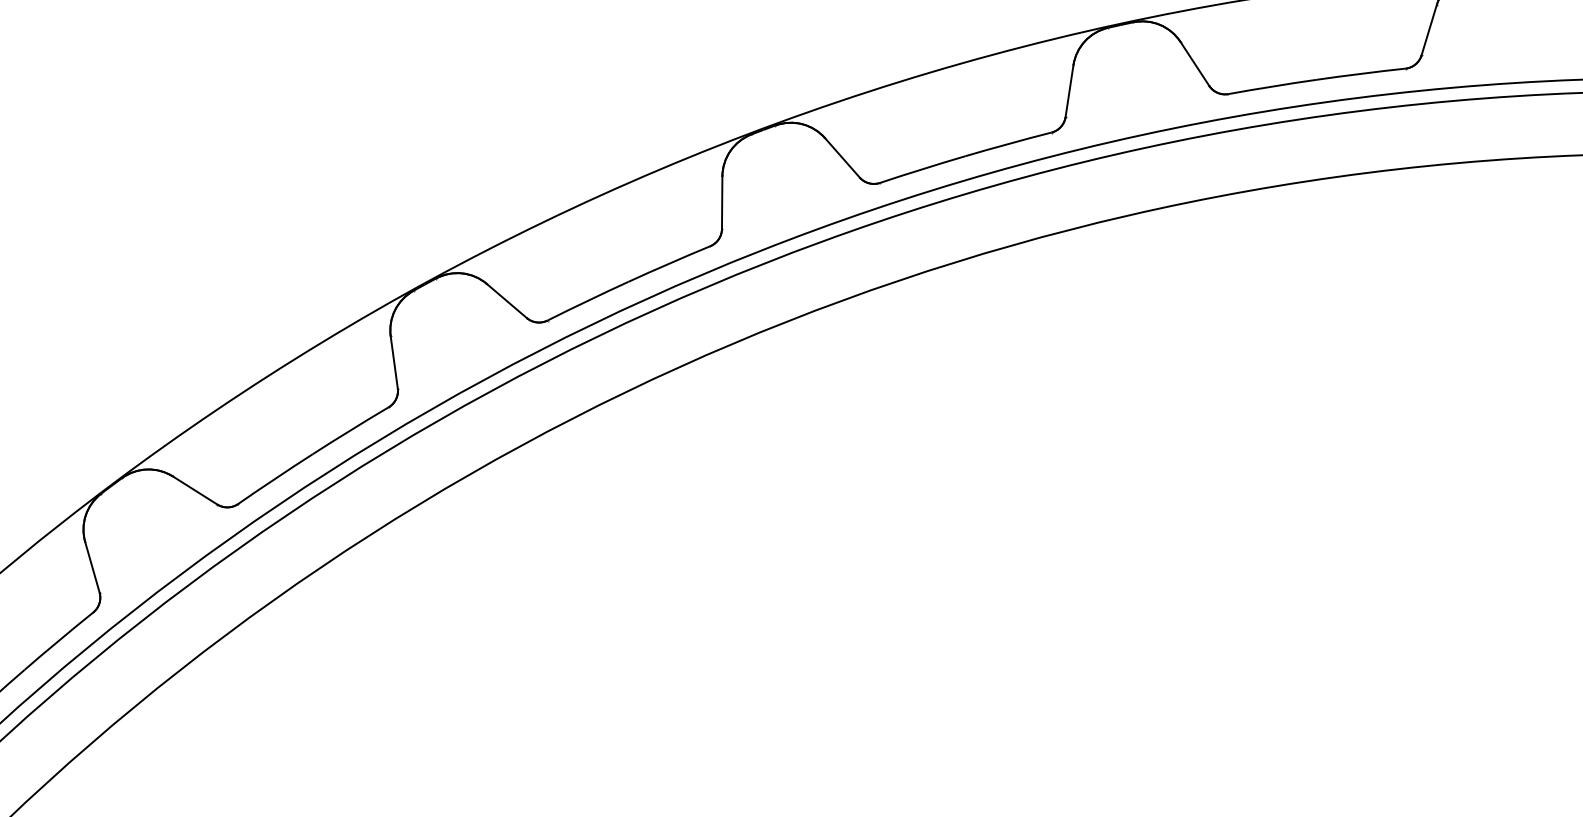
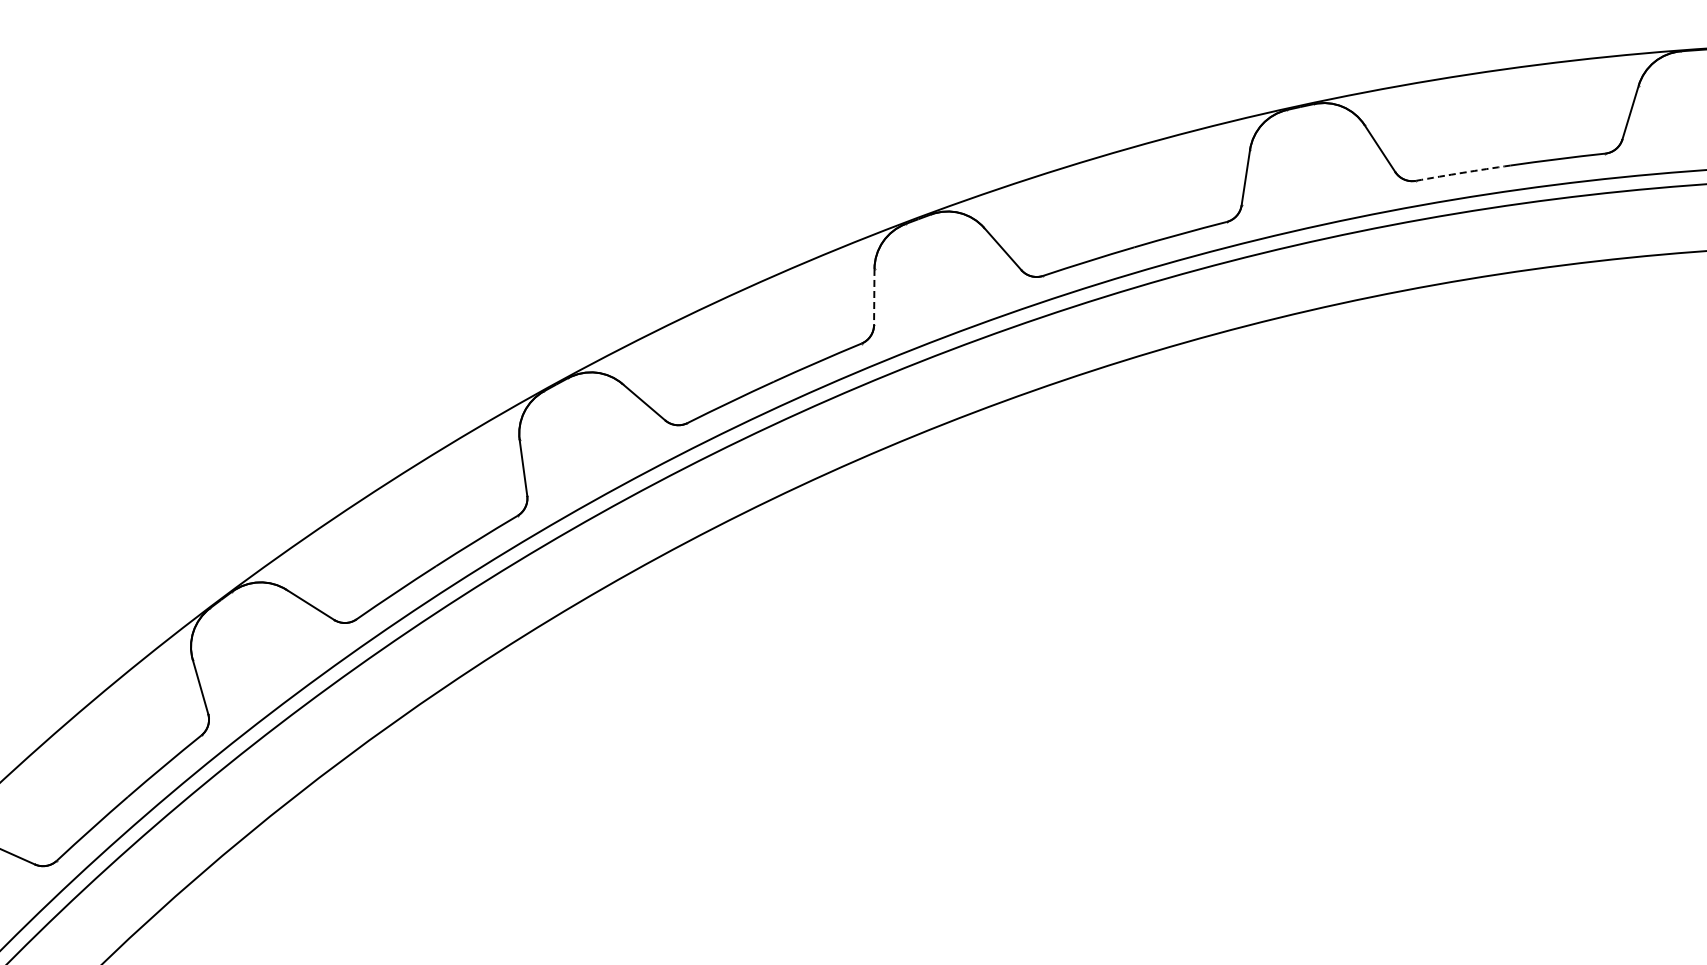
arc: (1272, 86) -> (1462, 172), solid -> dashed
line: (722, 203) -> (874, 297), solid -> dashed

